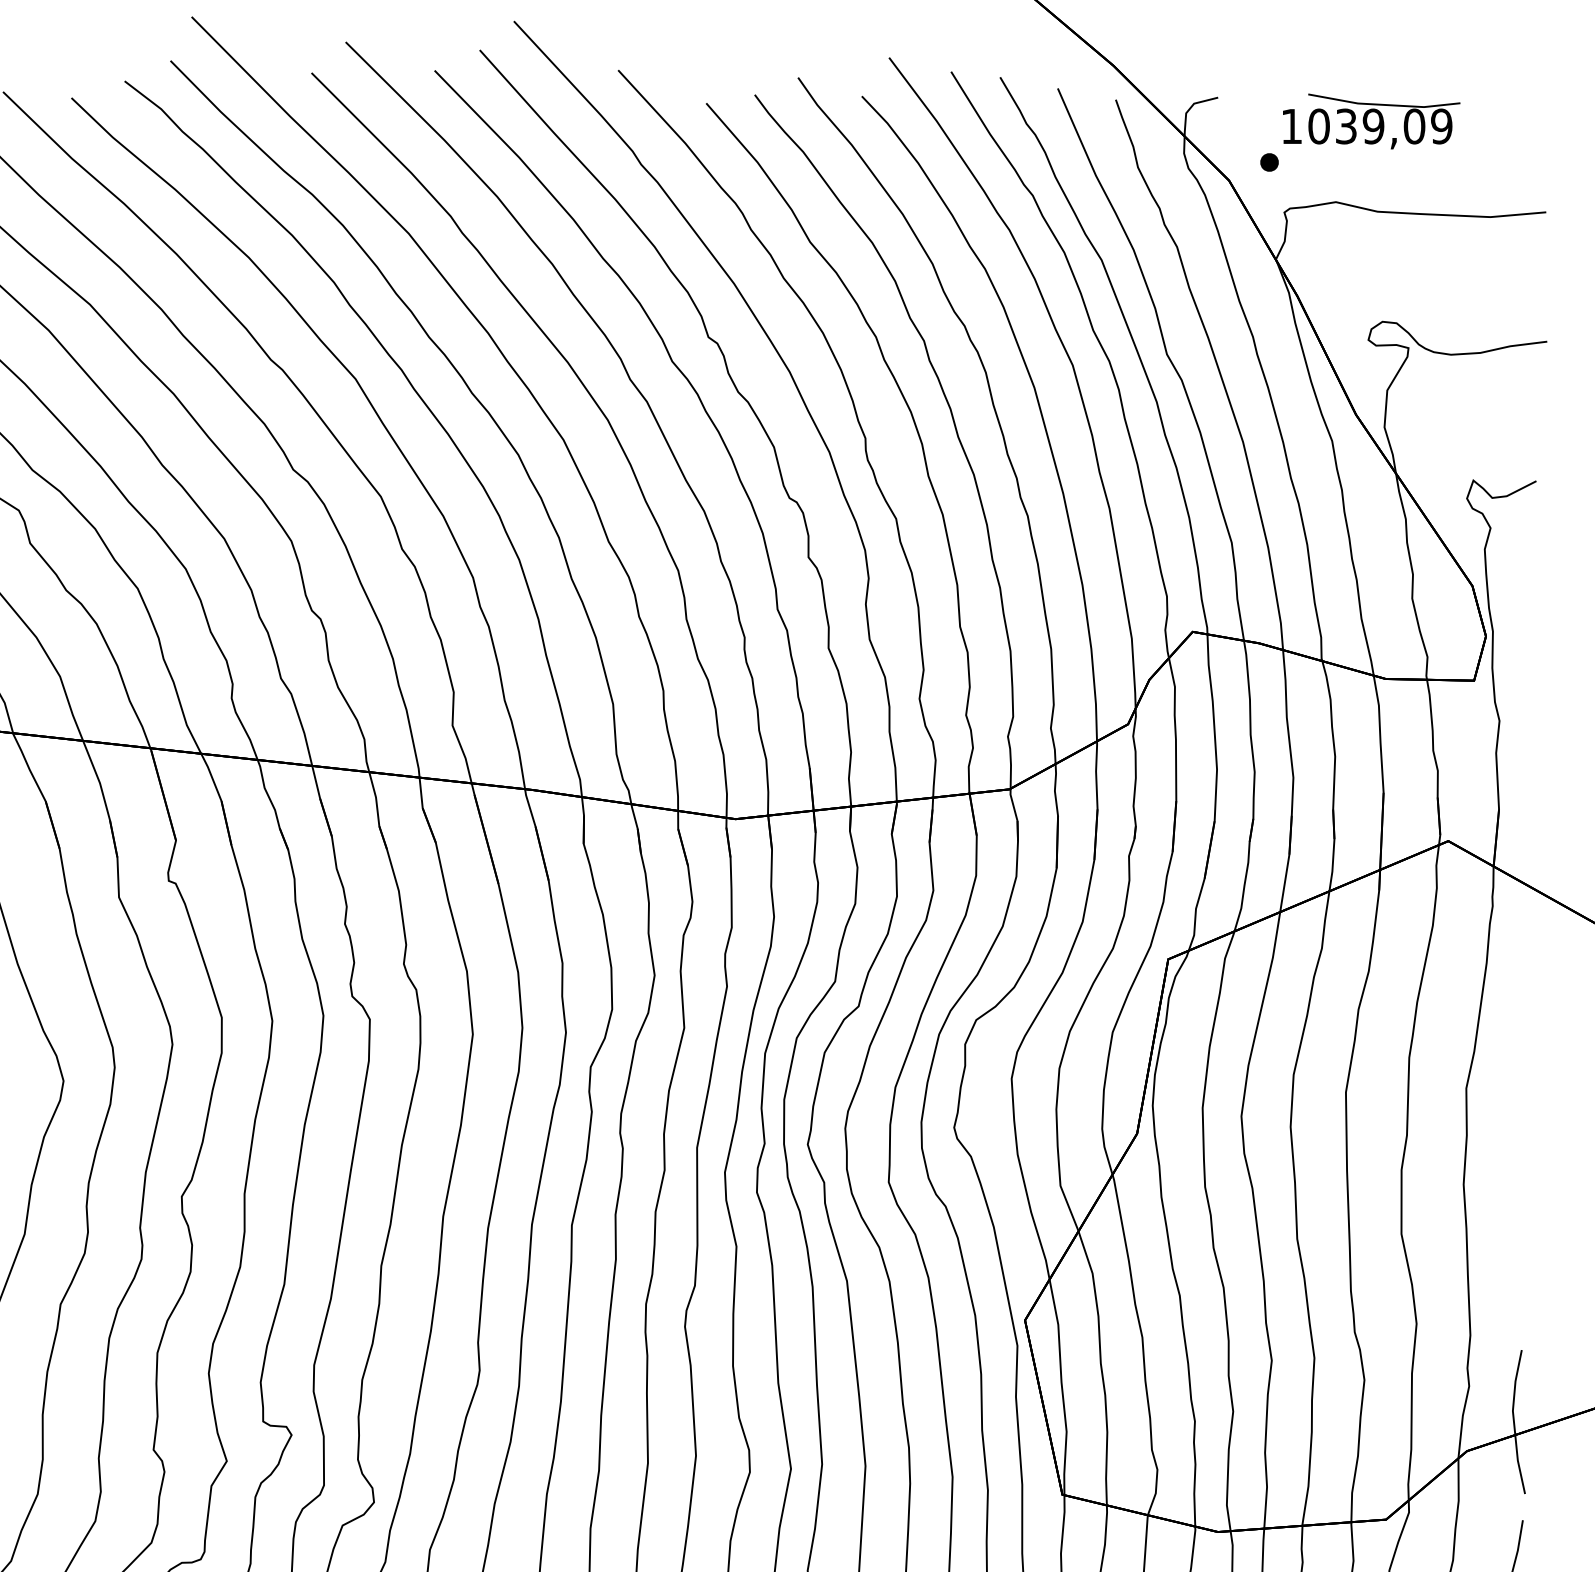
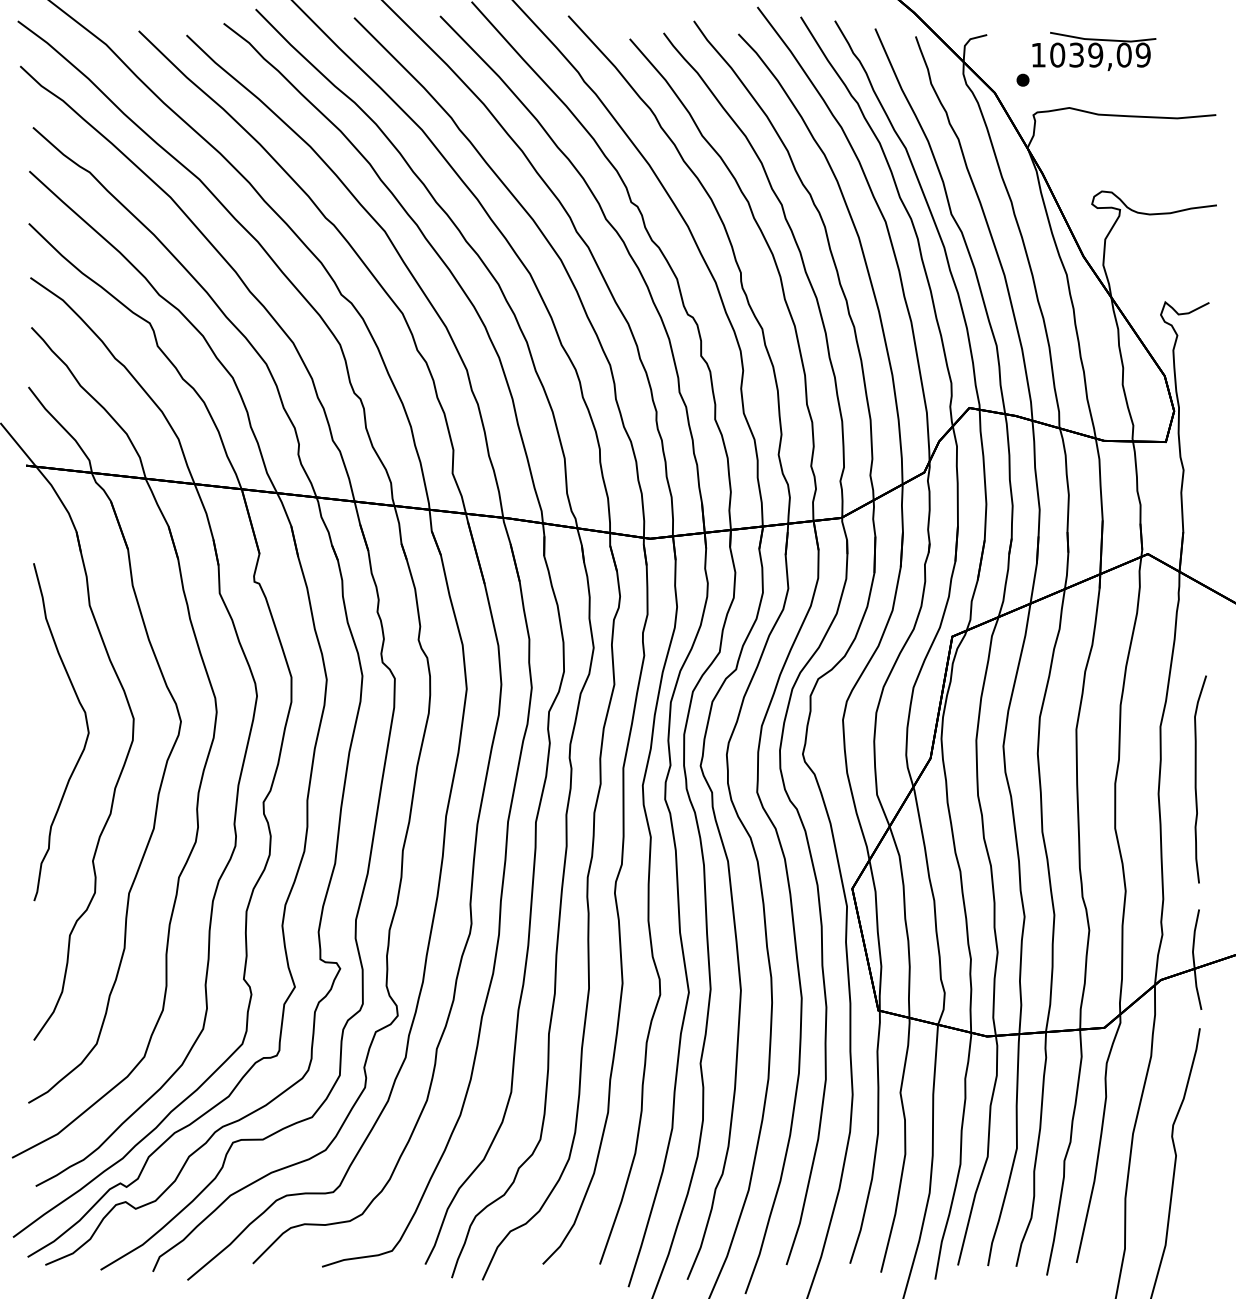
curve: (1517, 1163) -> (1196, 779), added

